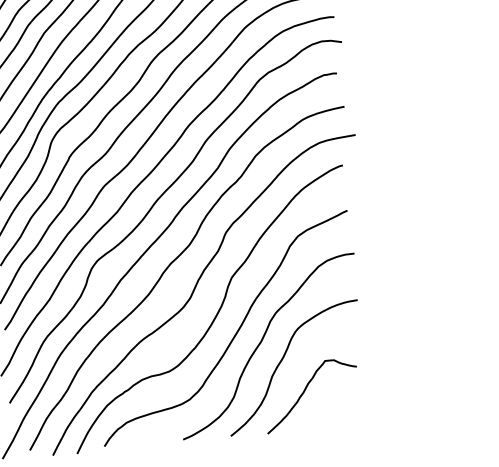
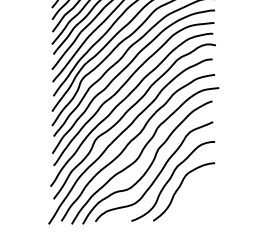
curve: (307, 390) -> (189, 202), removed

